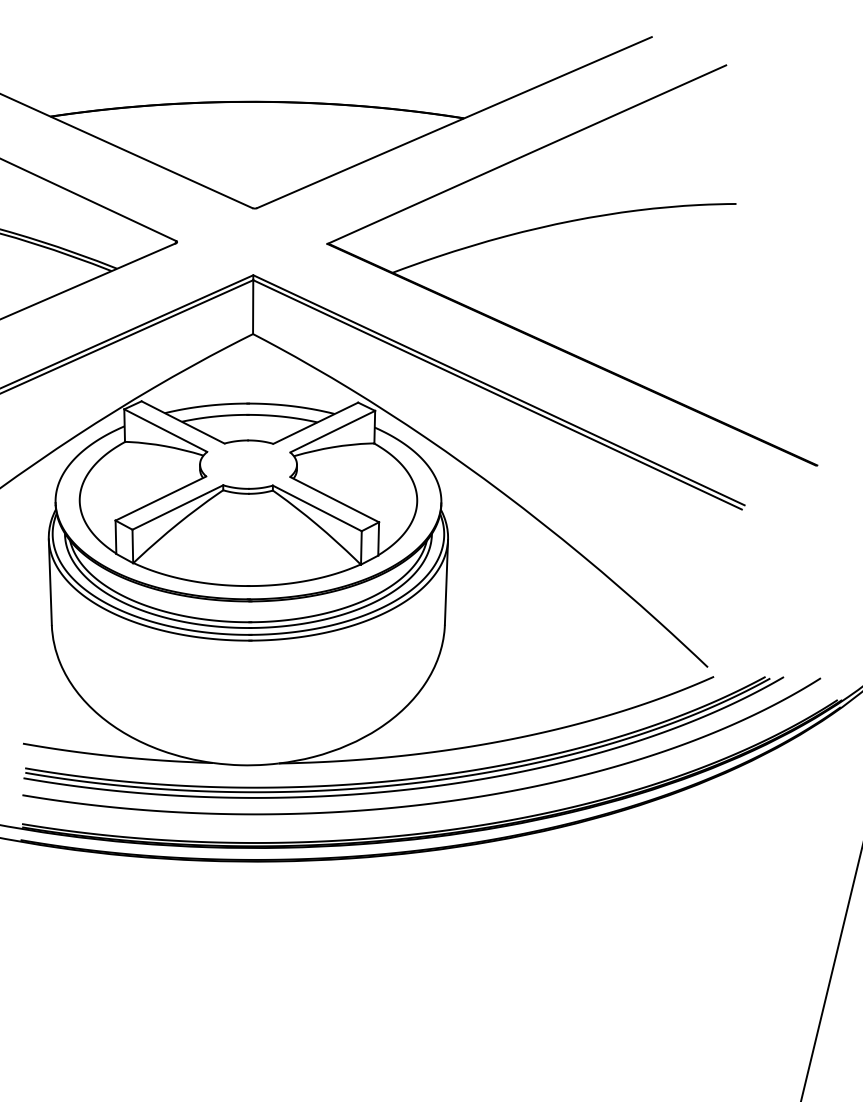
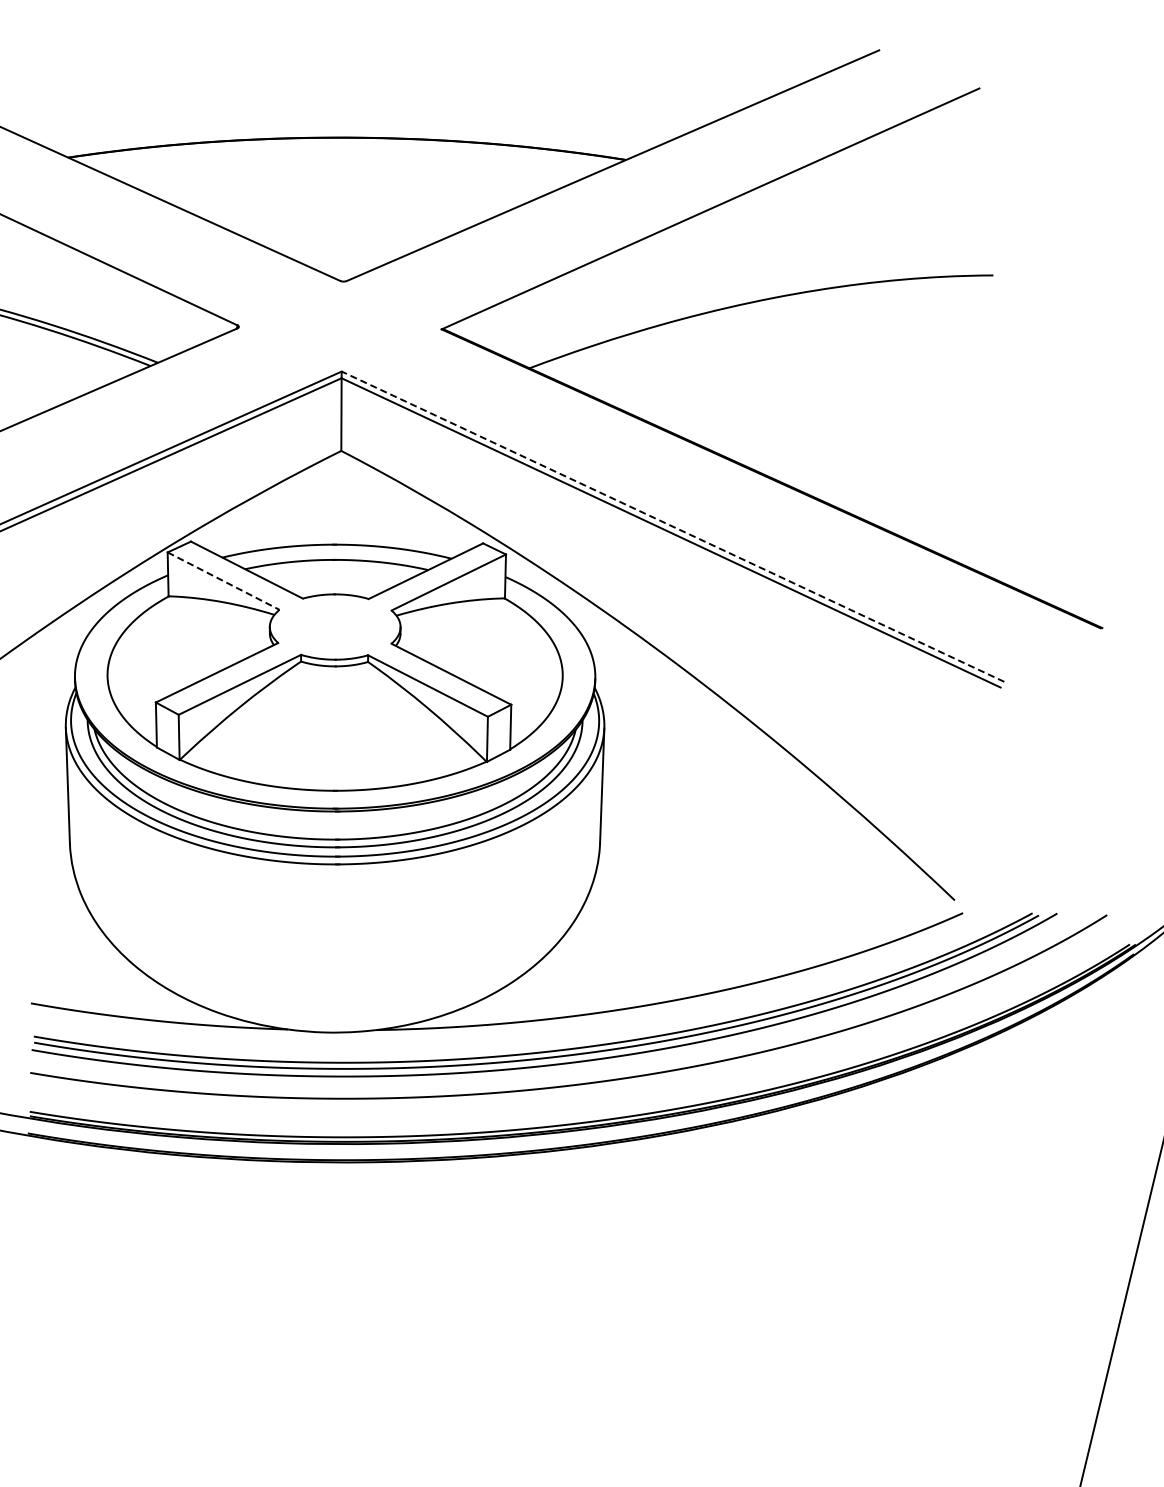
line: (499, 390) -> (673, 526), solid -> dashed
line: (165, 430) -> (223, 581), solid -> dashed

